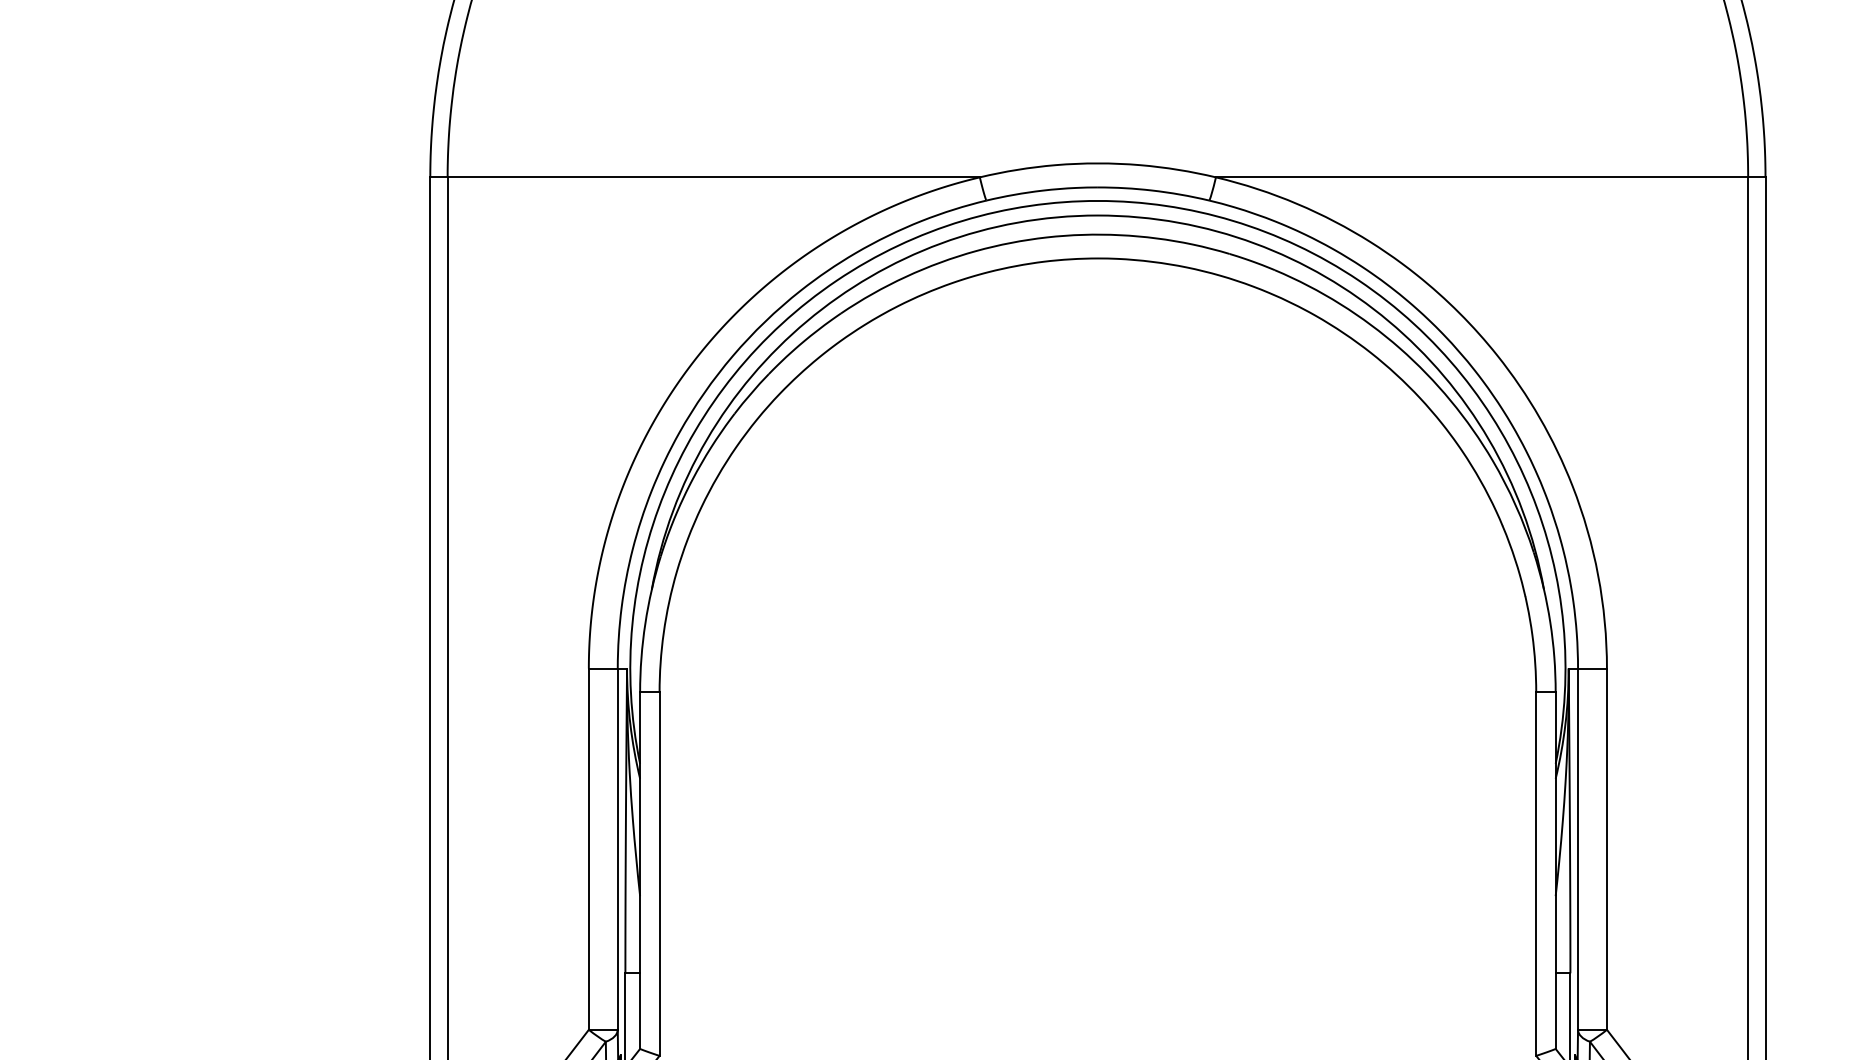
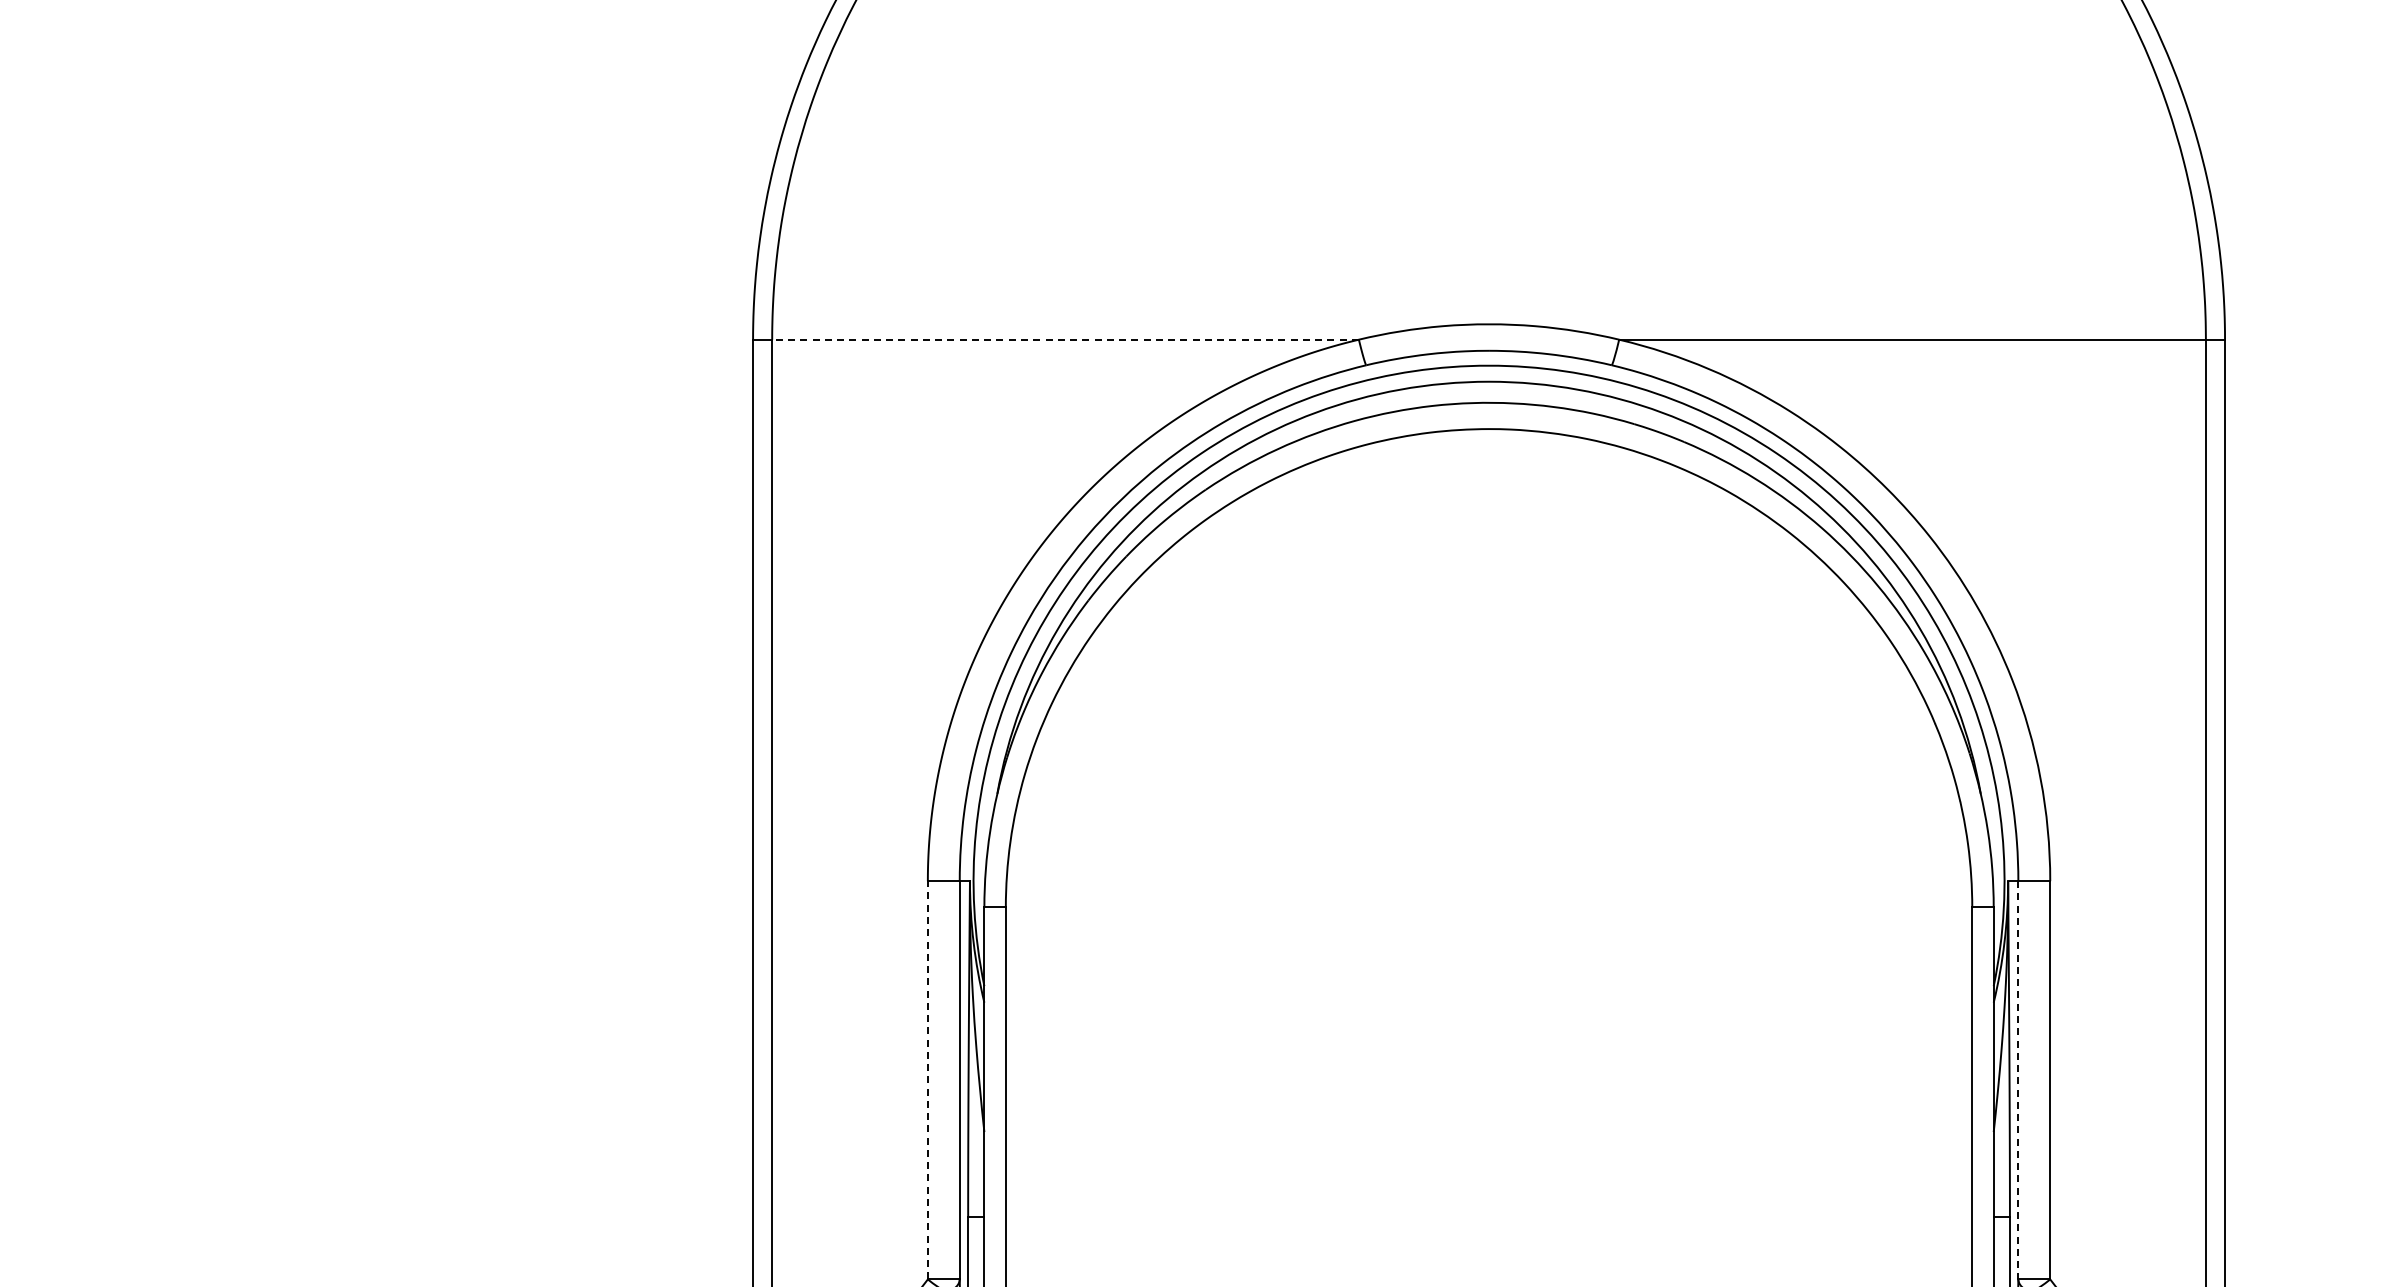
line: (713, 177) -> (1065, 339), solid -> dashed
line: (588, 848) -> (927, 1079), solid -> dashed
line: (1578, 849) -> (2018, 1080), solid -> dashed

